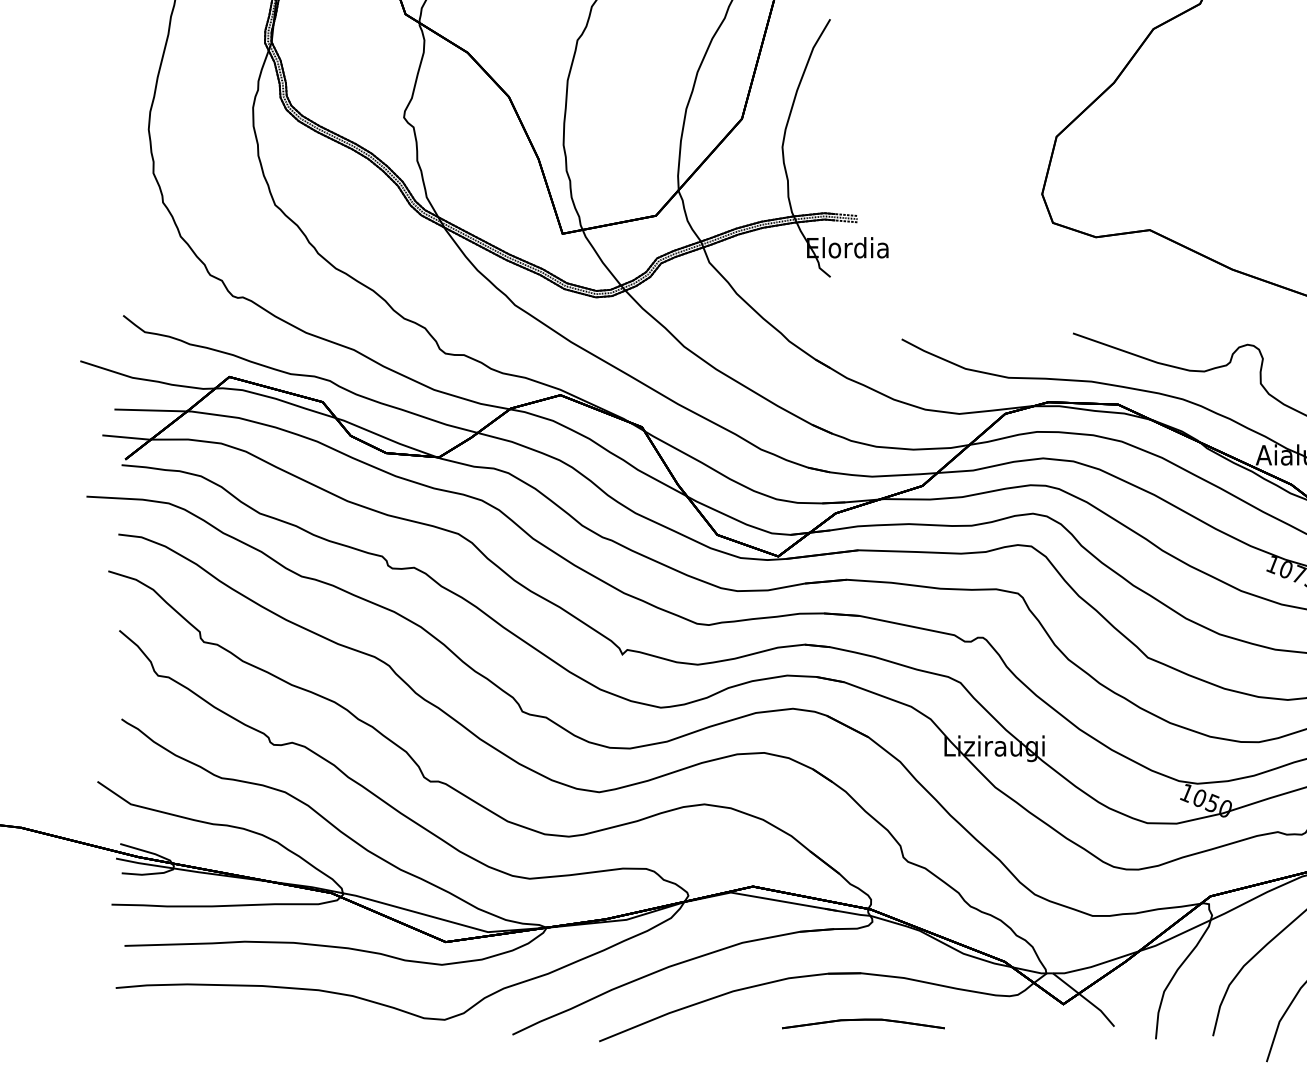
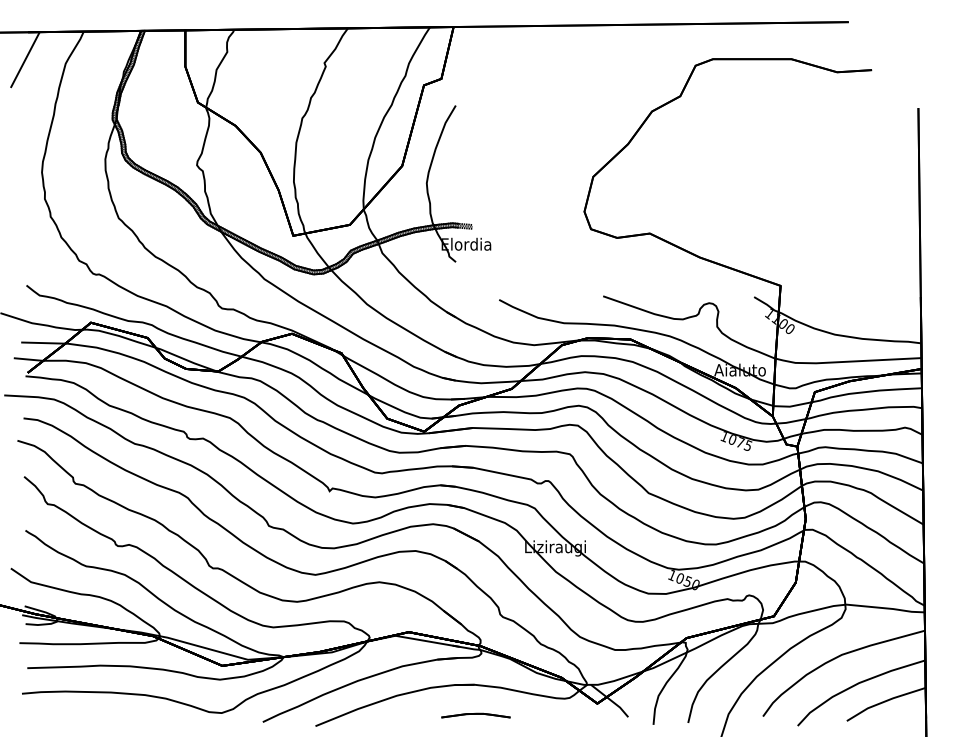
part: (862, 1023) -> (475, 715), size x0.7

